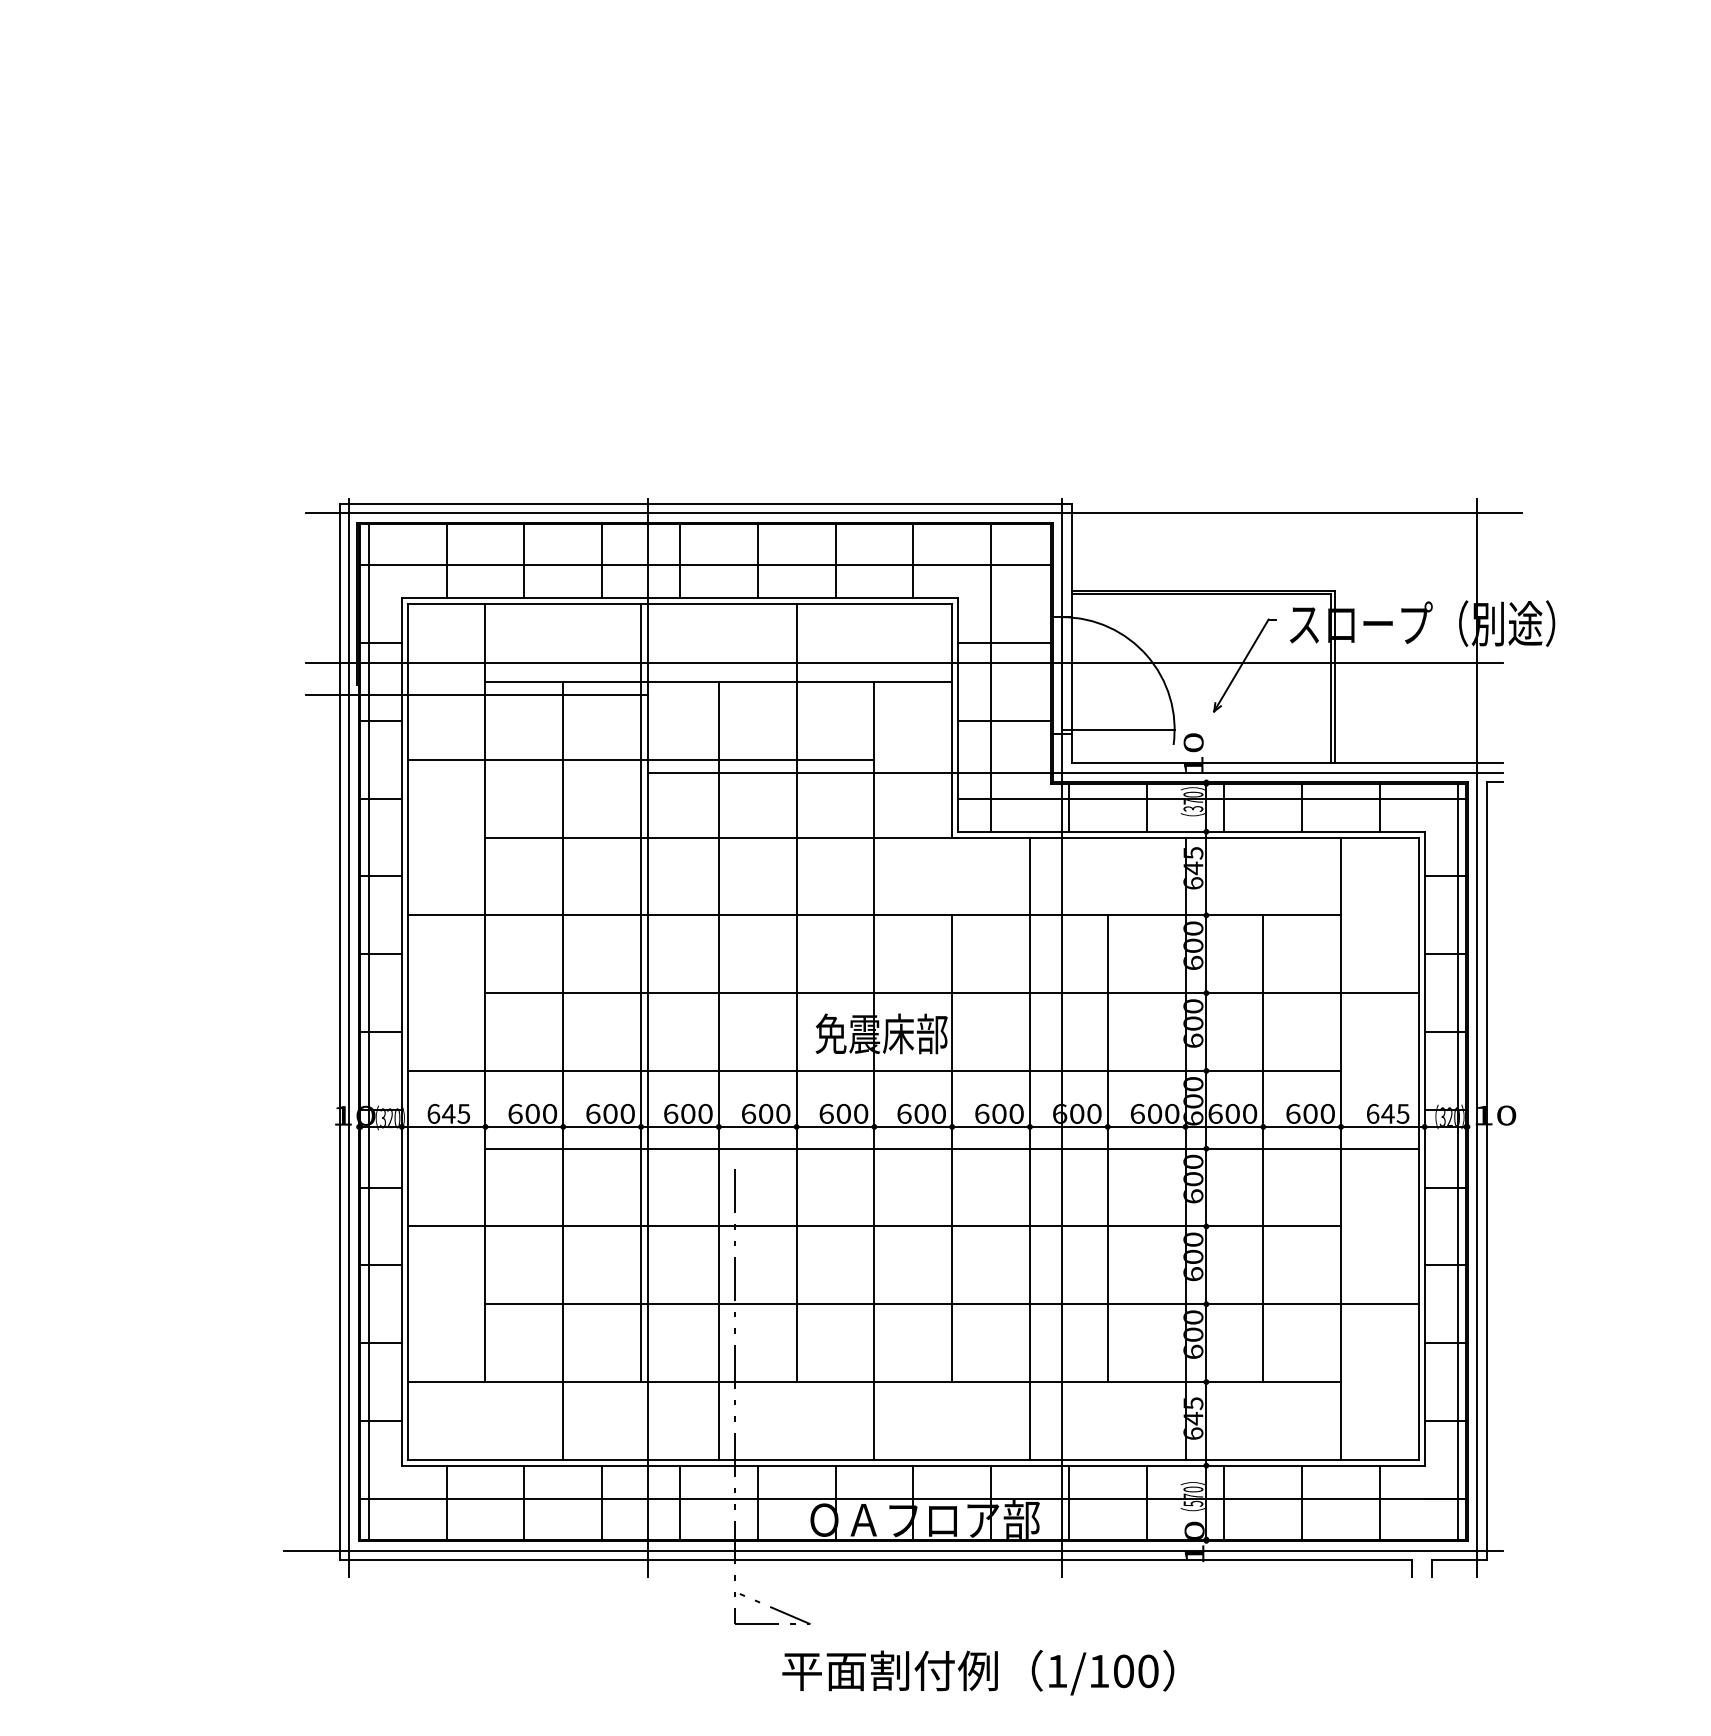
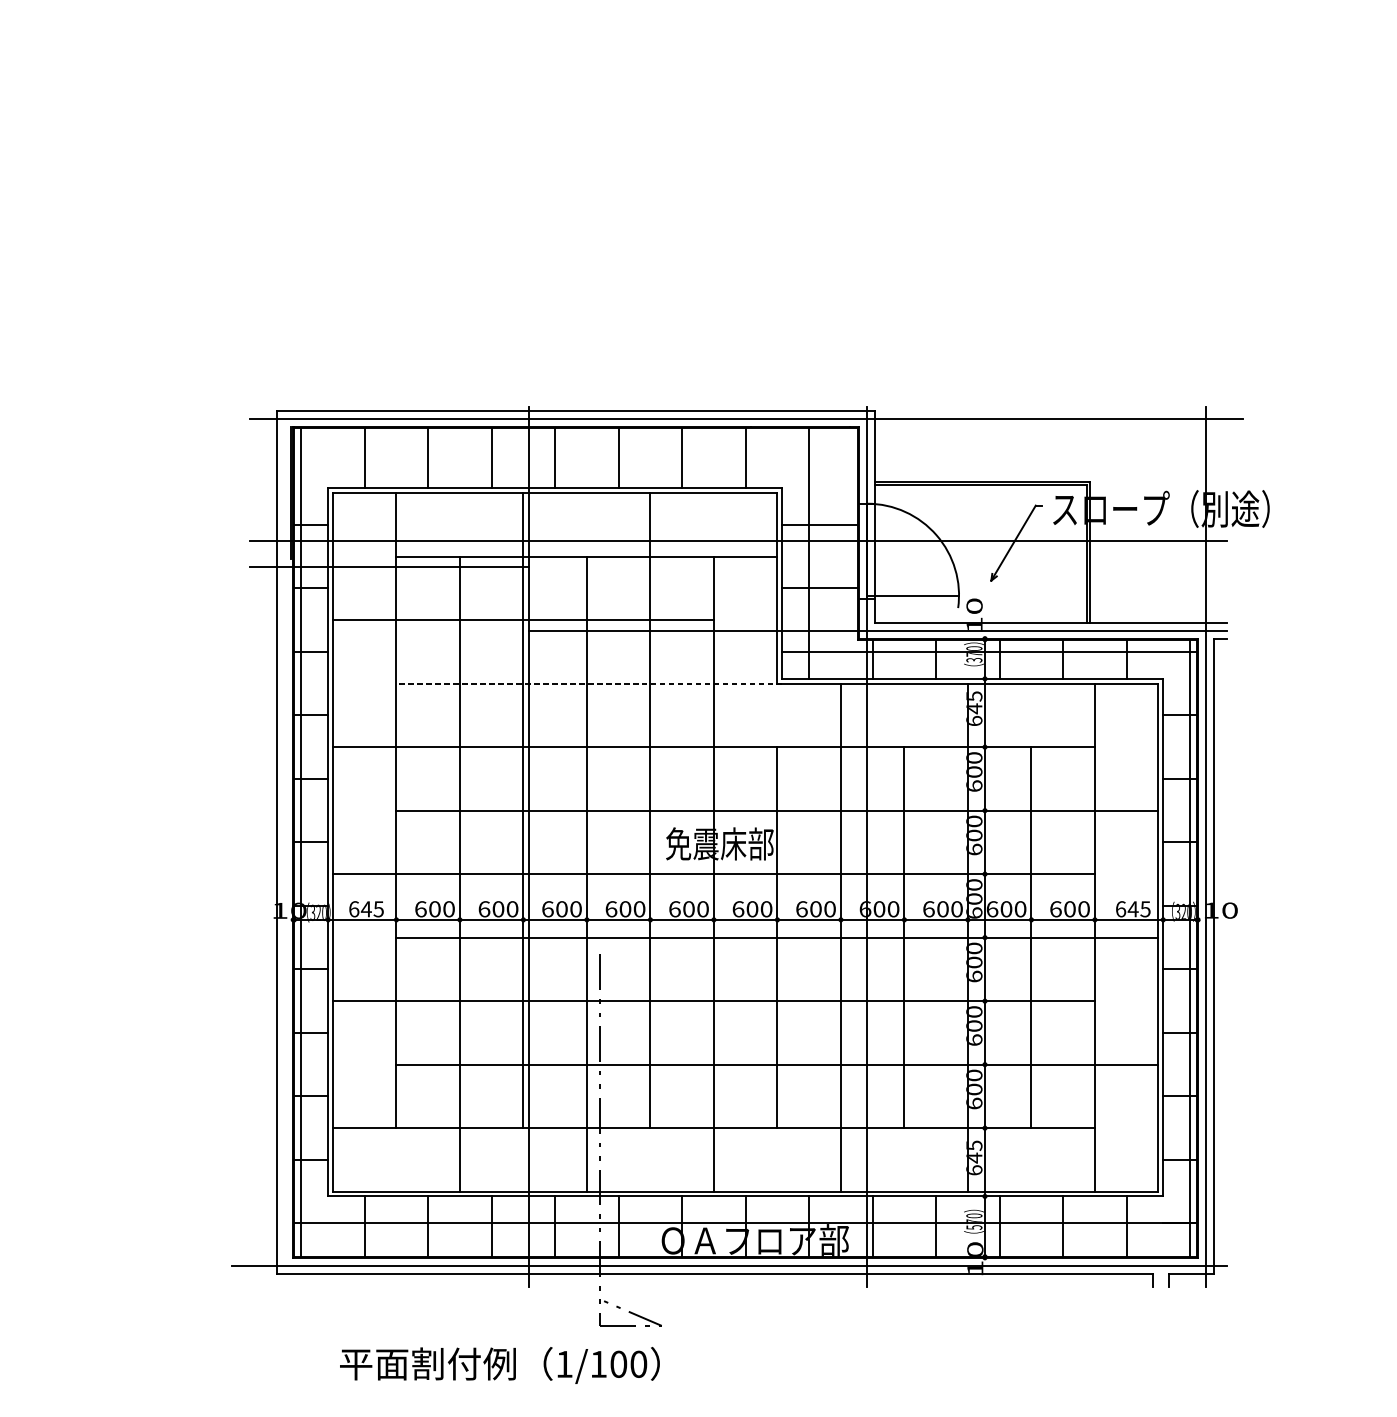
line: (705, 565) -> (576, 461), removed
line: (721, 837) -> (589, 683), solid -> dashed
line: (349, 1037) -> (285, 846), removed
text: (978, 1672) -> (500, 1365), moved

